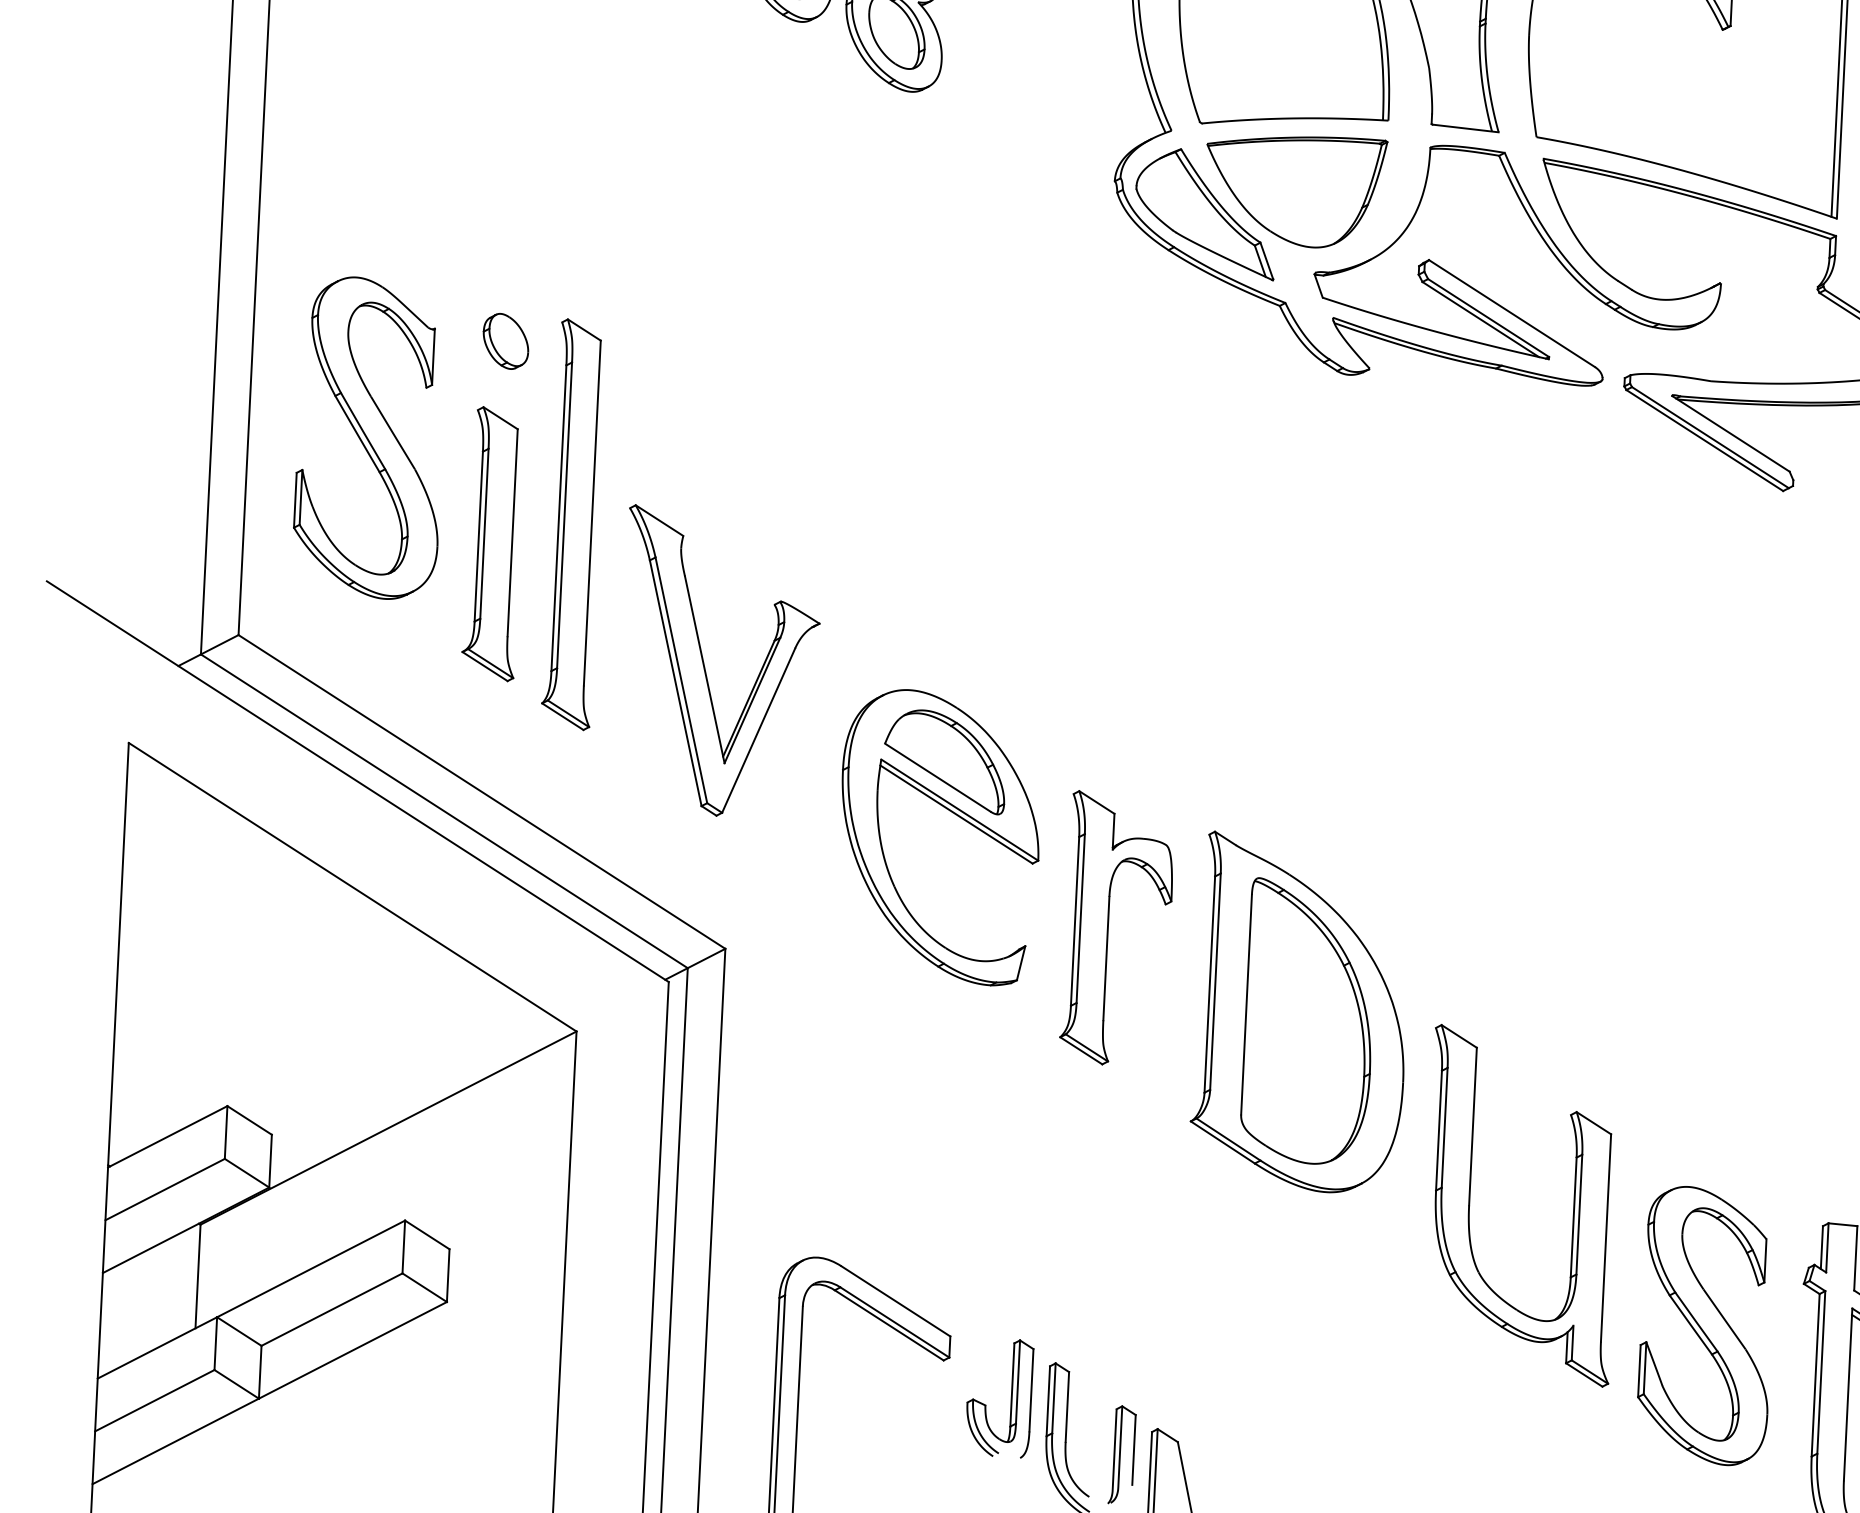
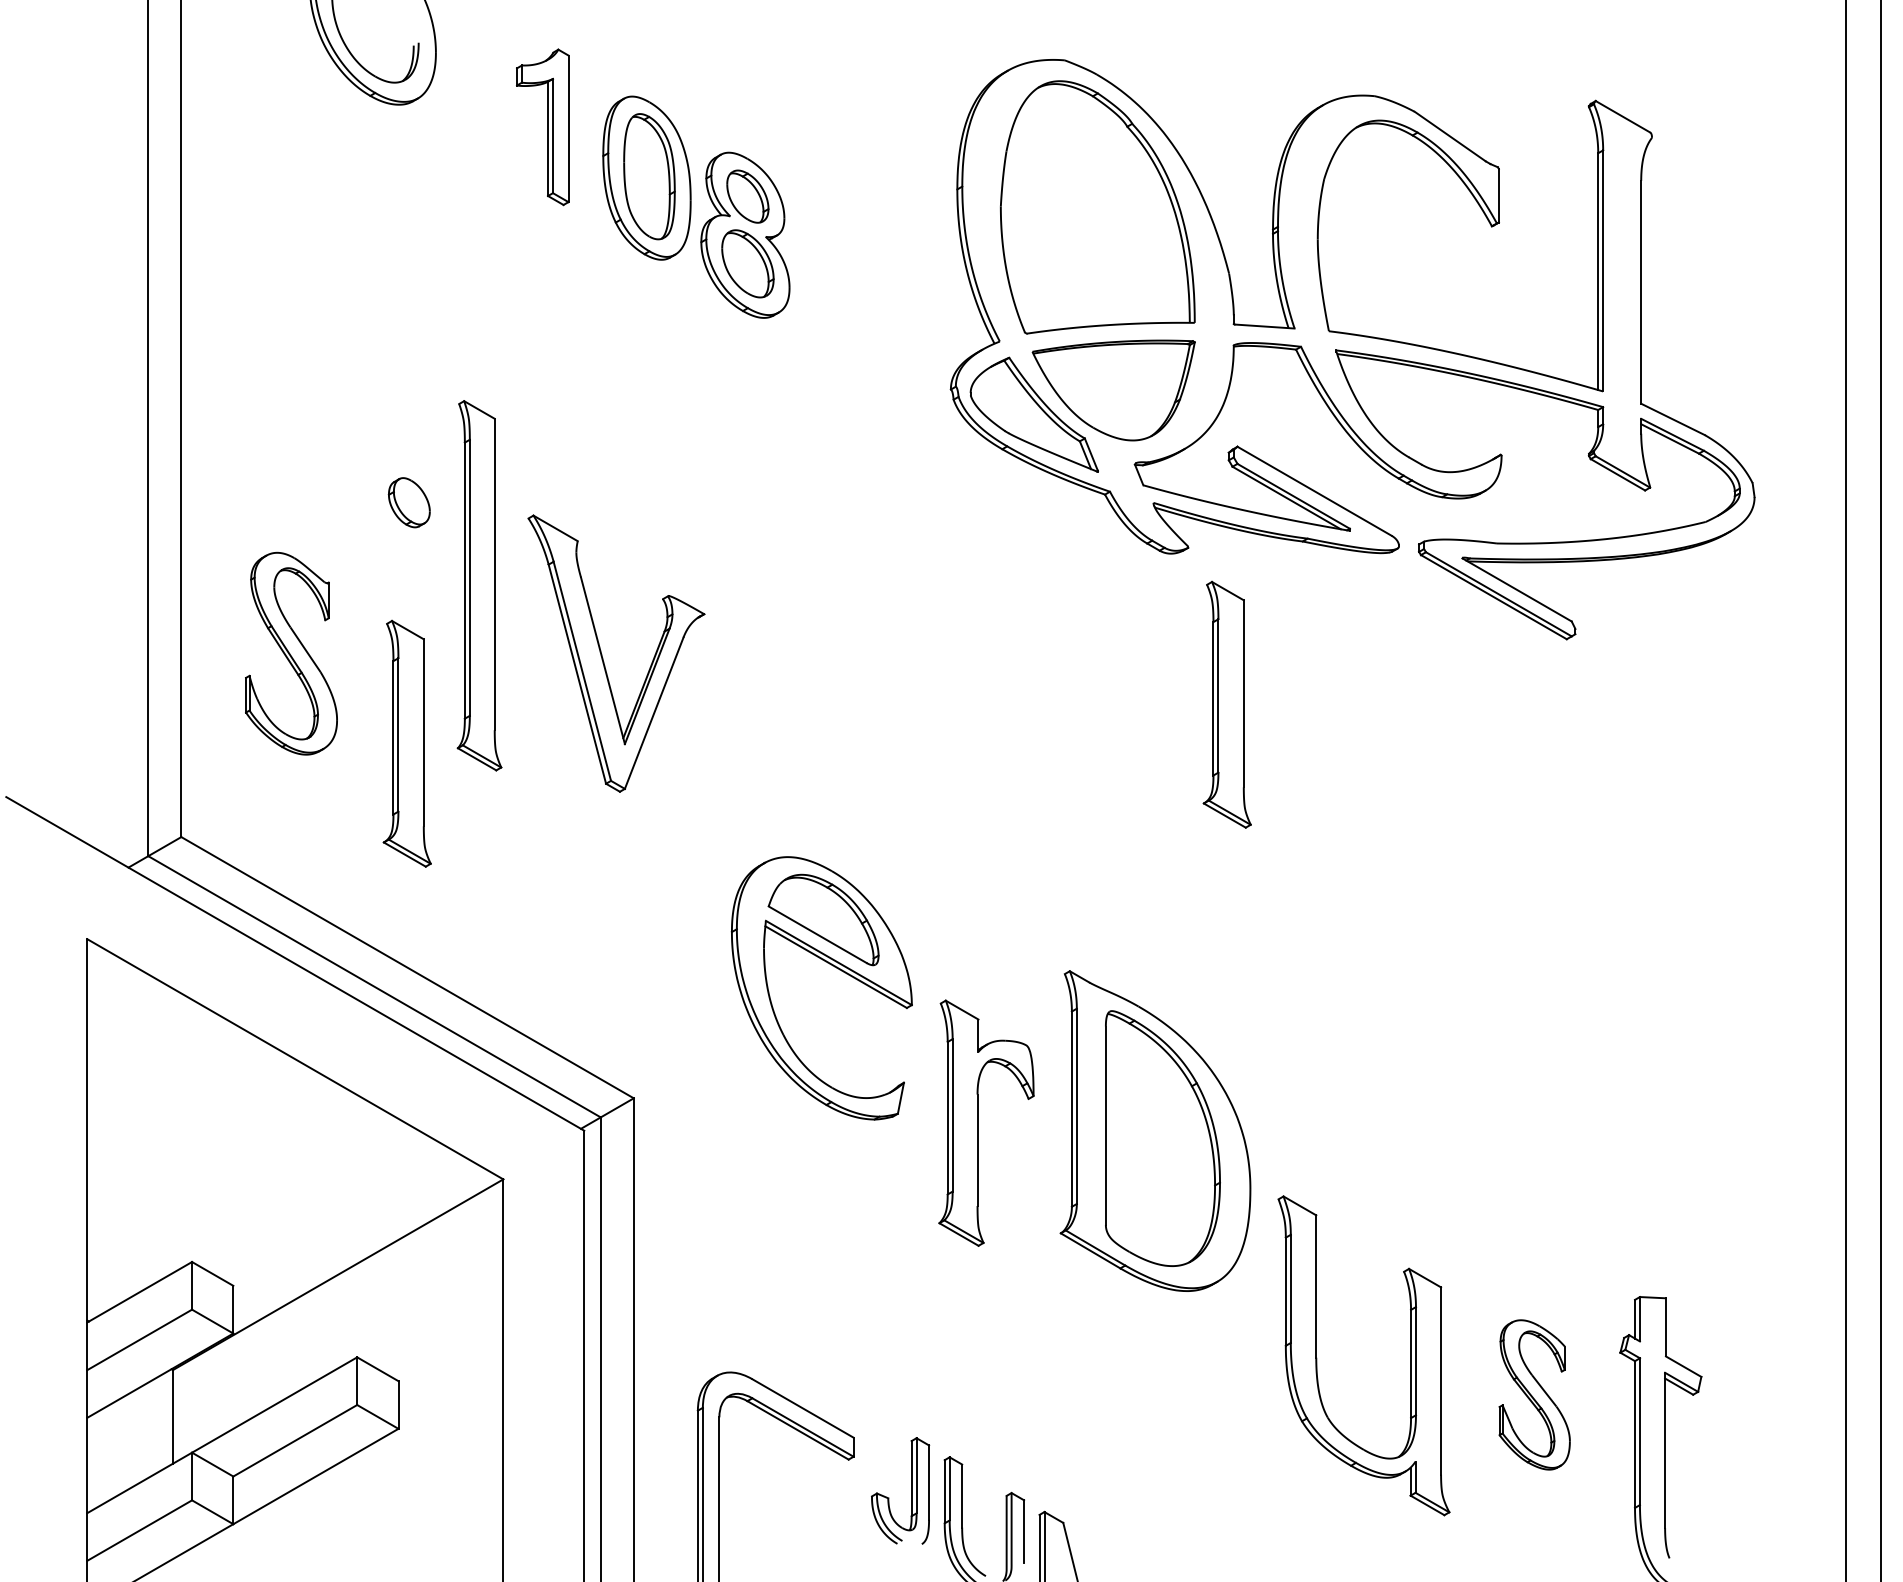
part: (505, 341) -> (408, 502), moved
part: (370, 437) -> (291, 653), size x0.7
part: (574, 524) -> (479, 585), moved
part: (1402, 544) -> (1226, 704), added
part: (705, 667) -> (603, 658), moved
part: (1108, 927) -> (978, 1122), moved
part: (1470, 1206) -> (1317, 1358), moved
part: (1706, 1325) -> (1534, 1394), size x0.6

